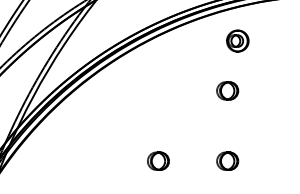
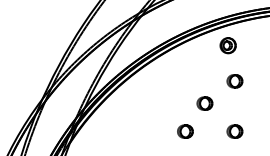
part: (236, 40) -> (227, 45), moved
part: (185, 121) -> (204, 103), added

